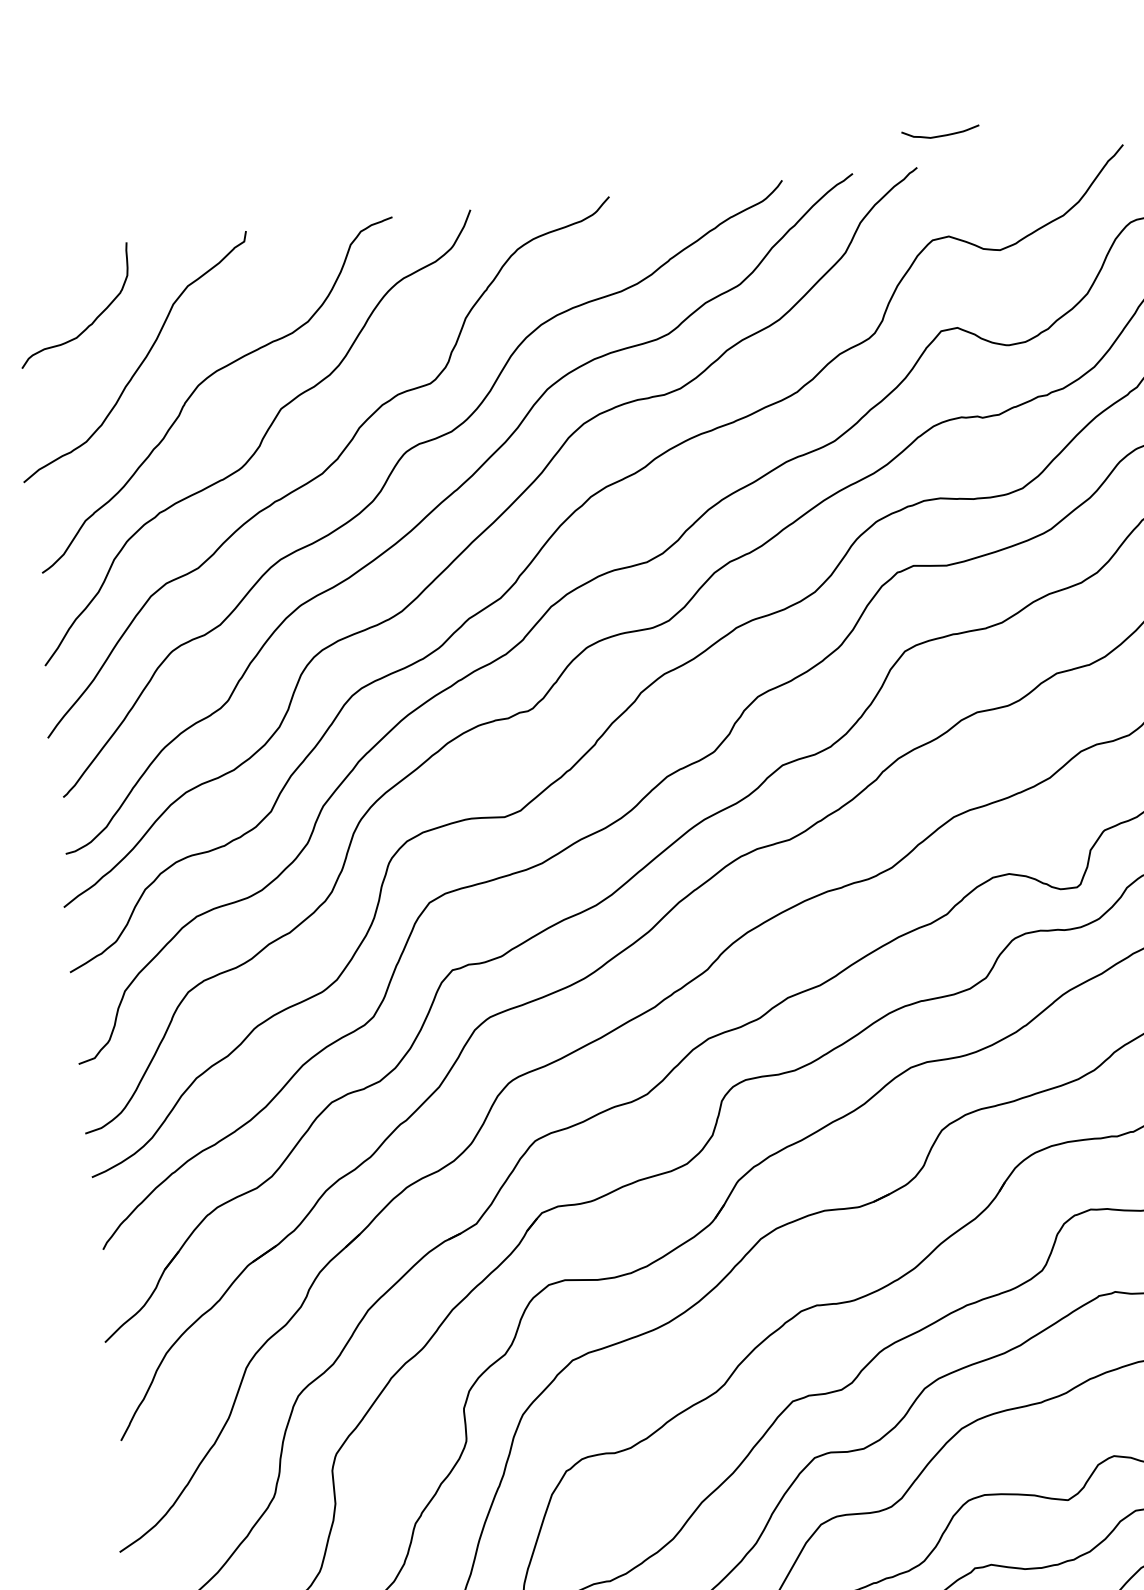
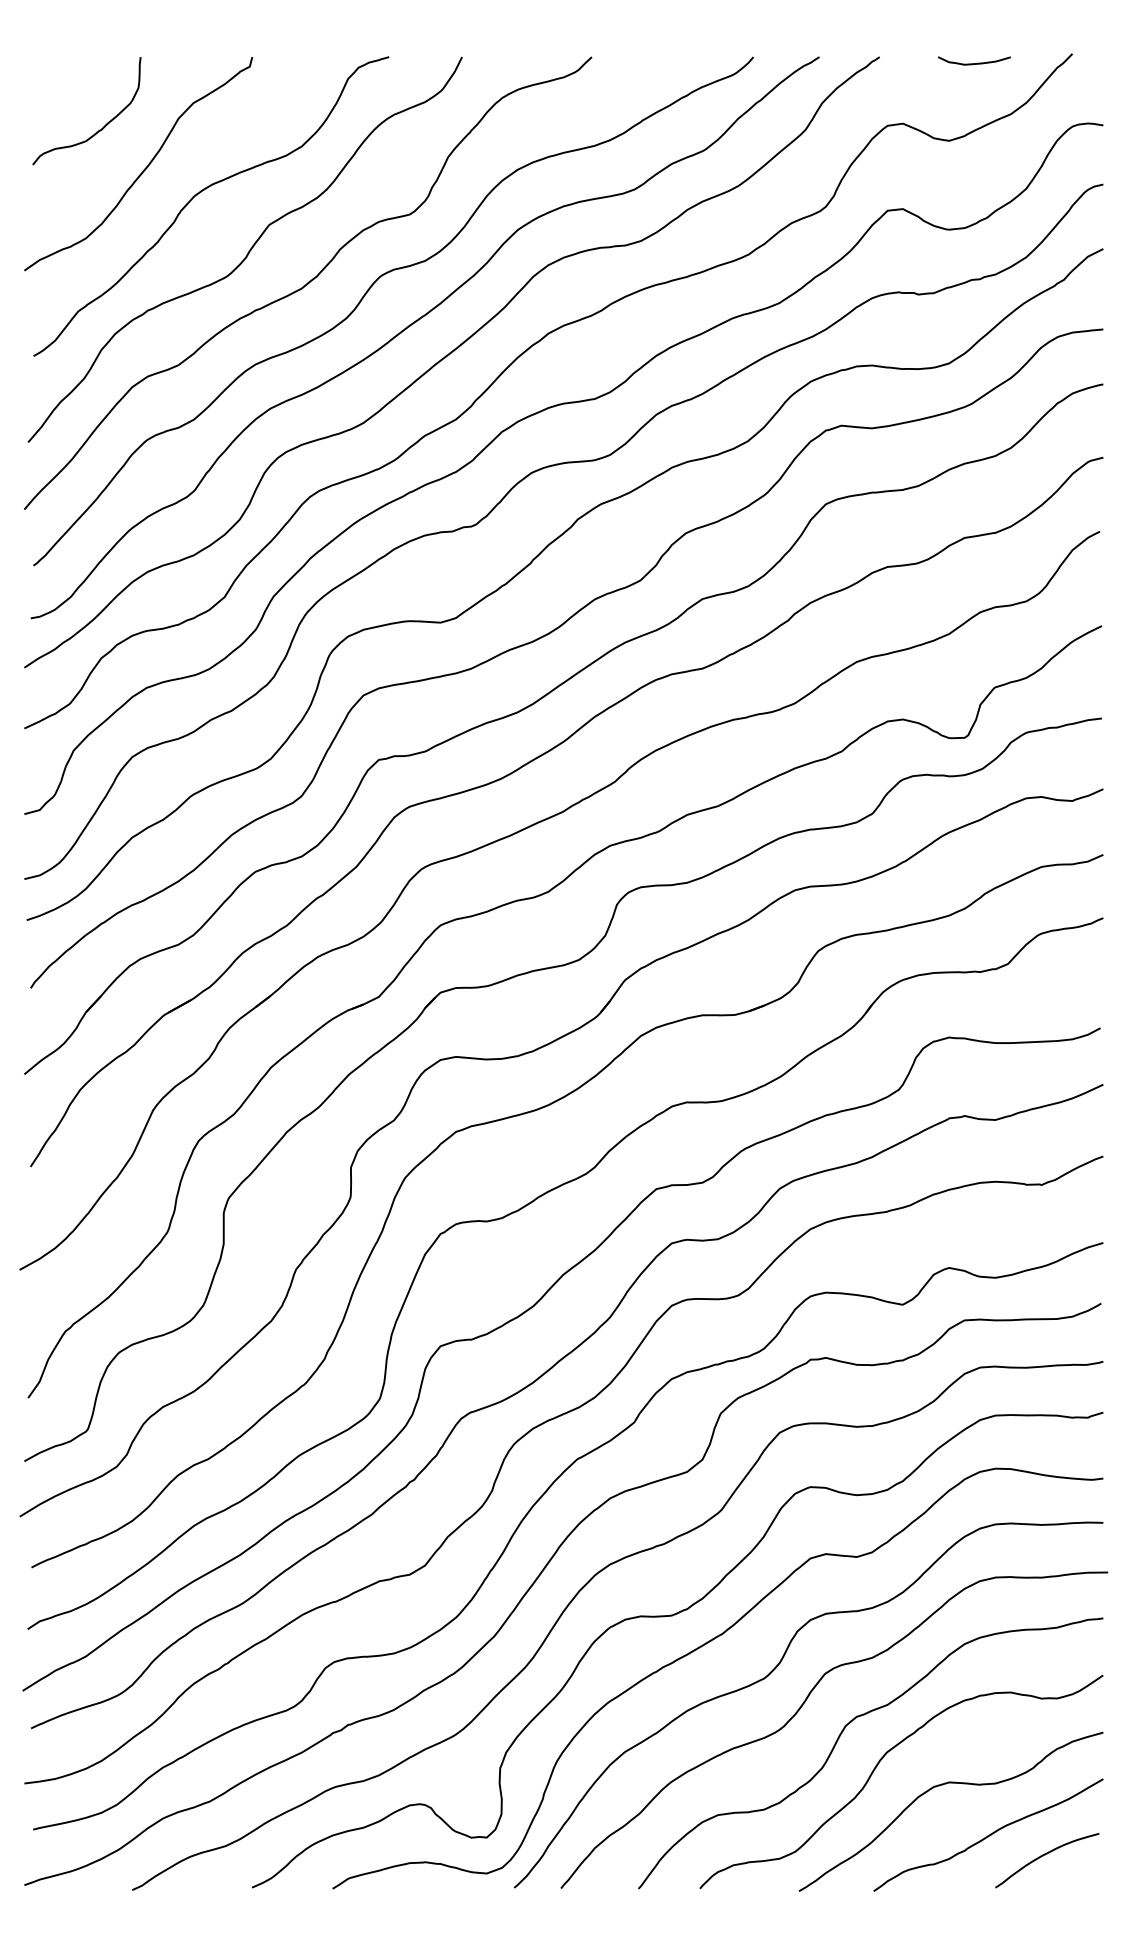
curve: (941, 135) -> (974, 63), moved

